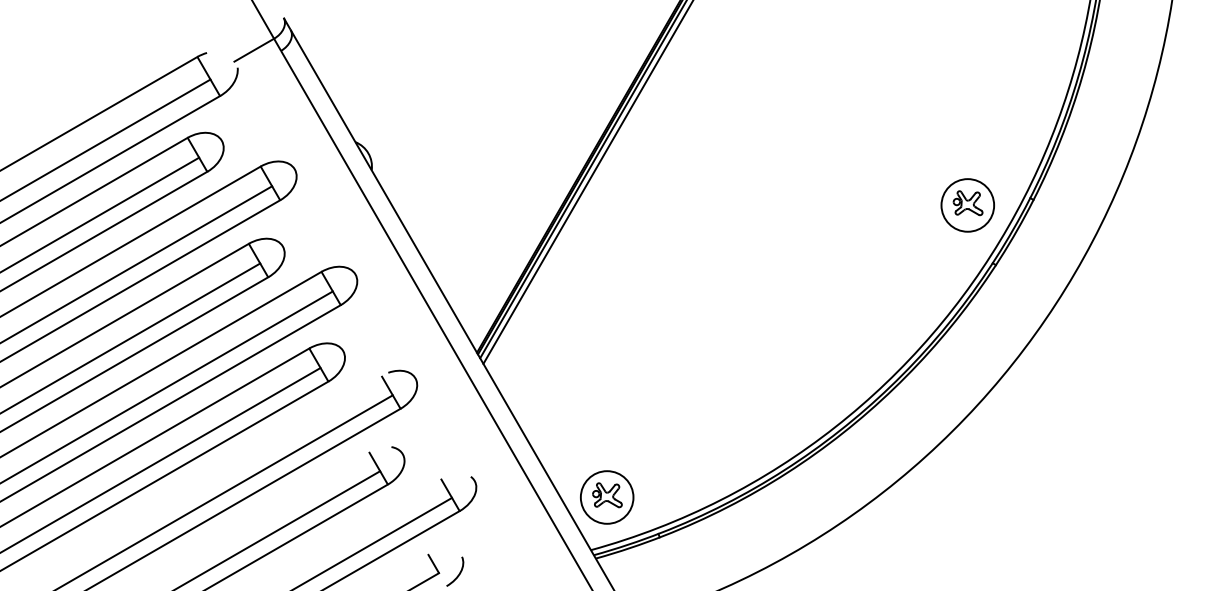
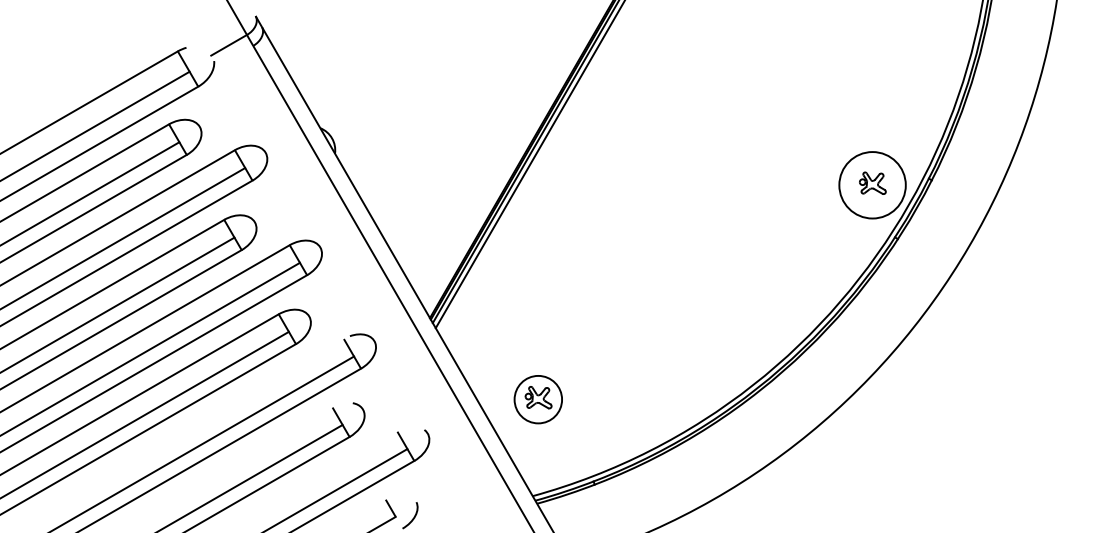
circle: (967, 205) -> (872, 185), size x1.4
part: (606, 497) -> (537, 399), moved

